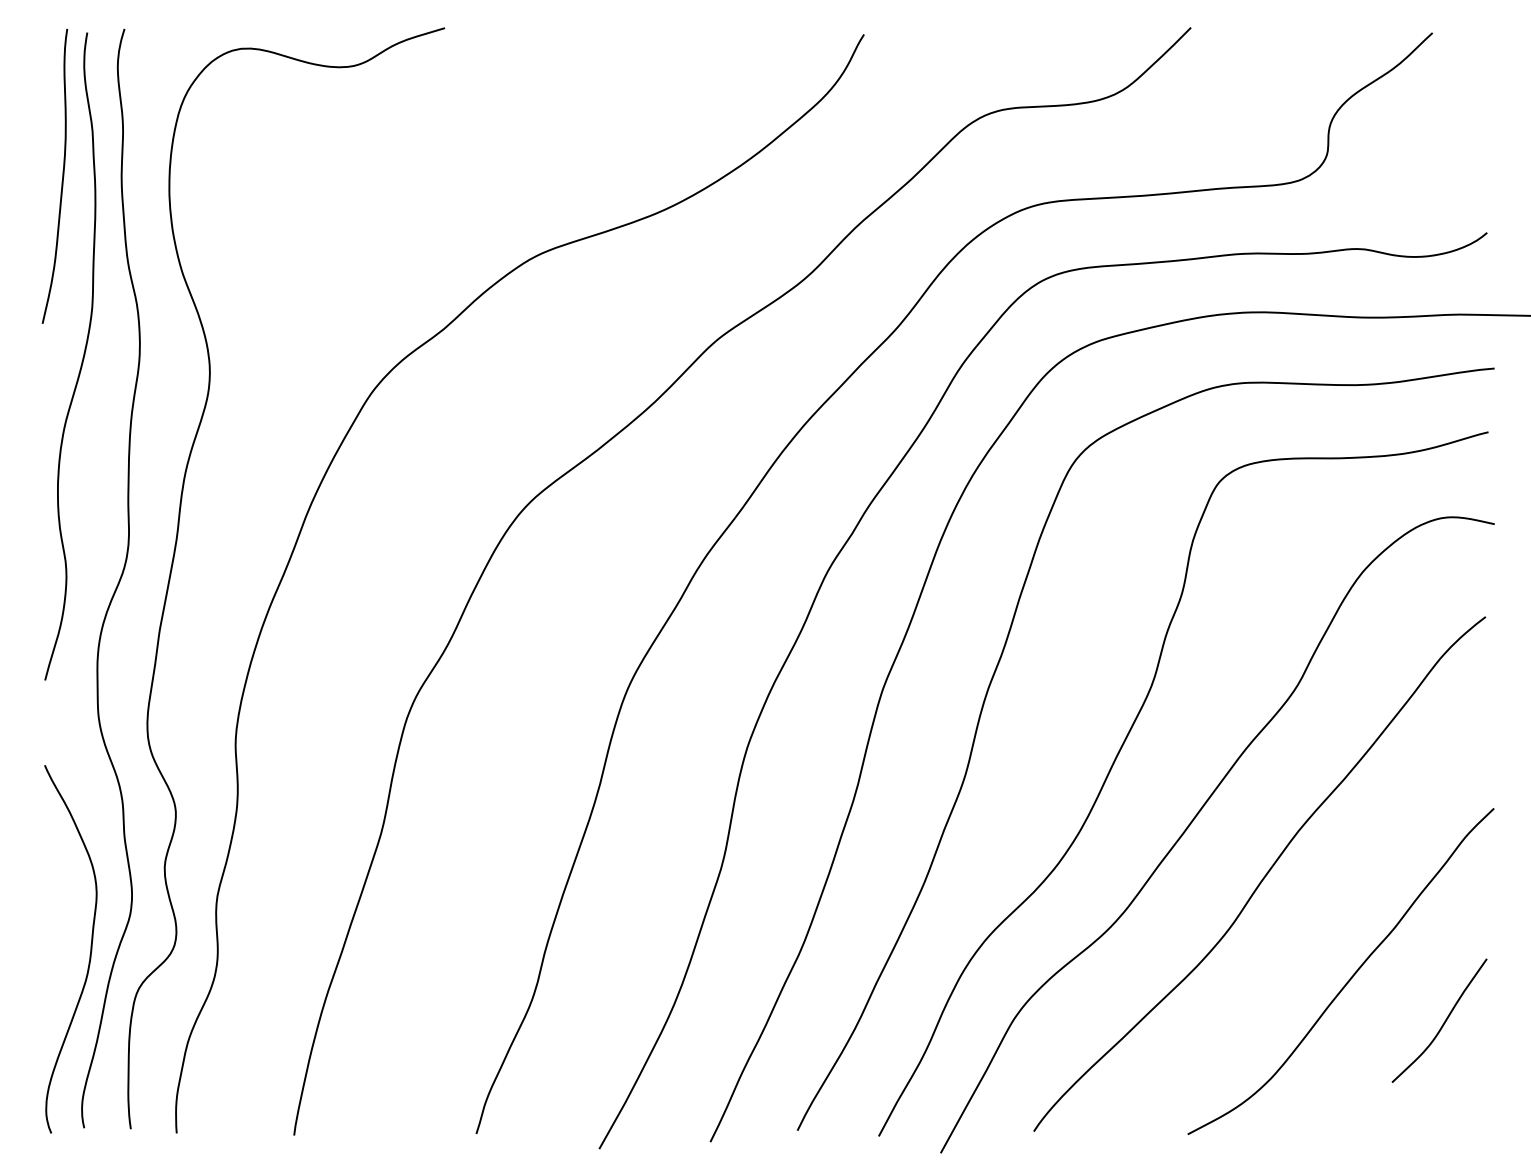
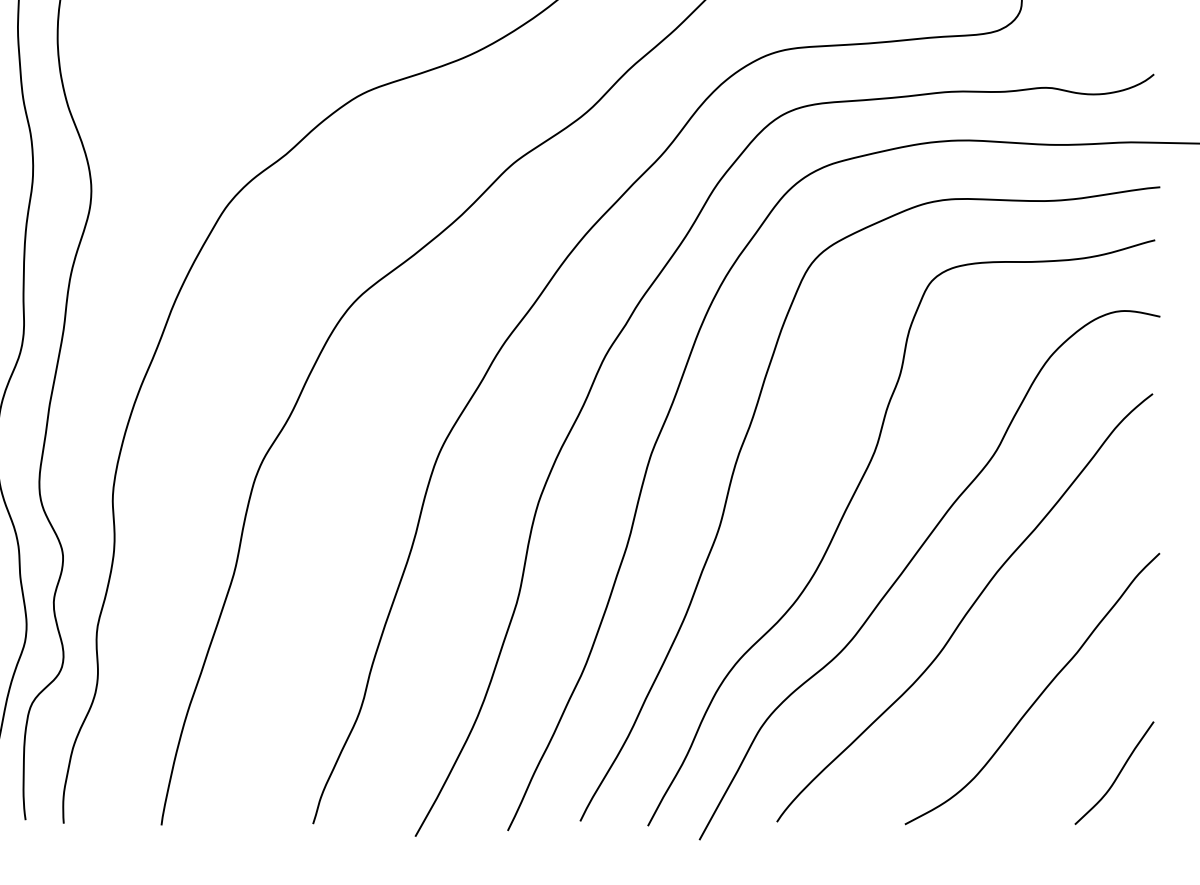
curve: (1443, 1022) -> (1117, 774), moved

